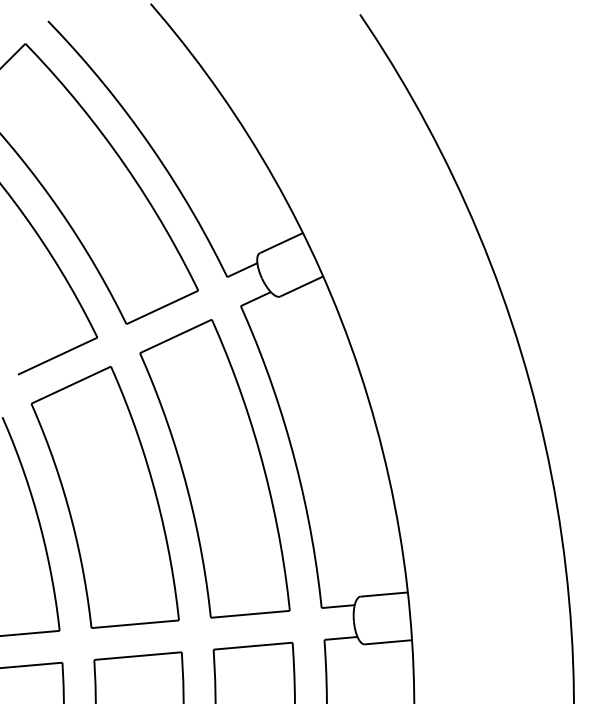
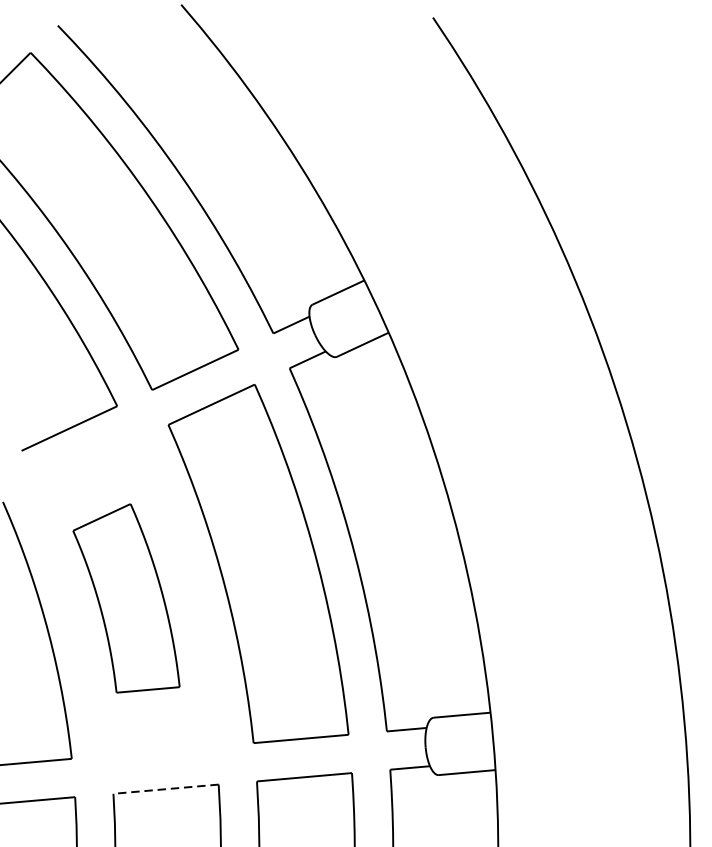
part: (104, 497) -> (125, 598), size x0.6
line: (138, 656) -> (166, 789), solid -> dashed

